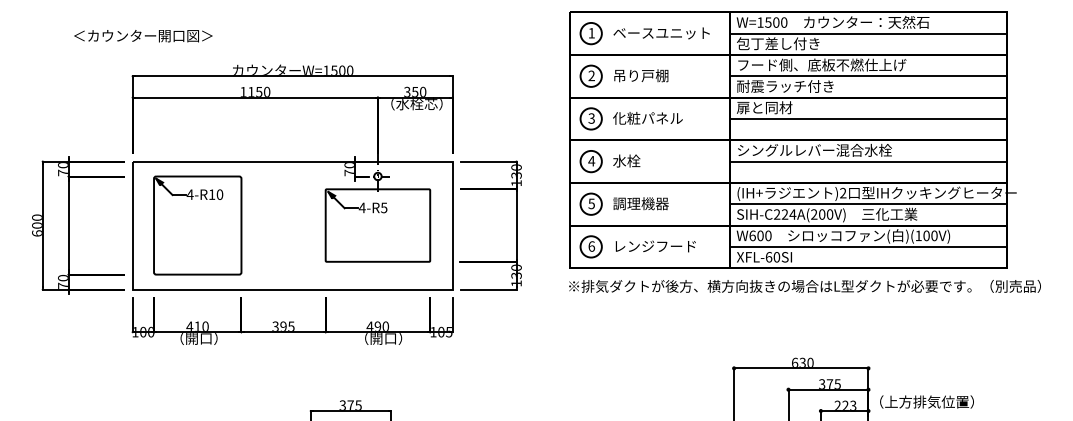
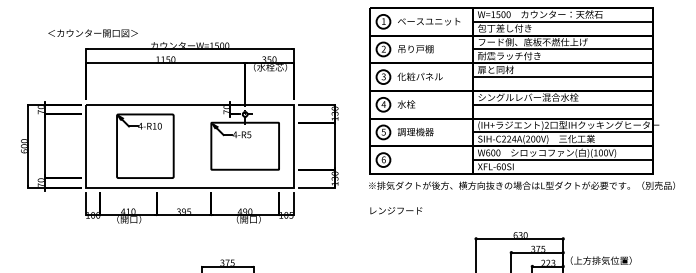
text: (142, 36) -> (92, 33), moved
part: (197, 224) -> (145, 145), moved
text: (656, 245) -> (396, 210), moved

